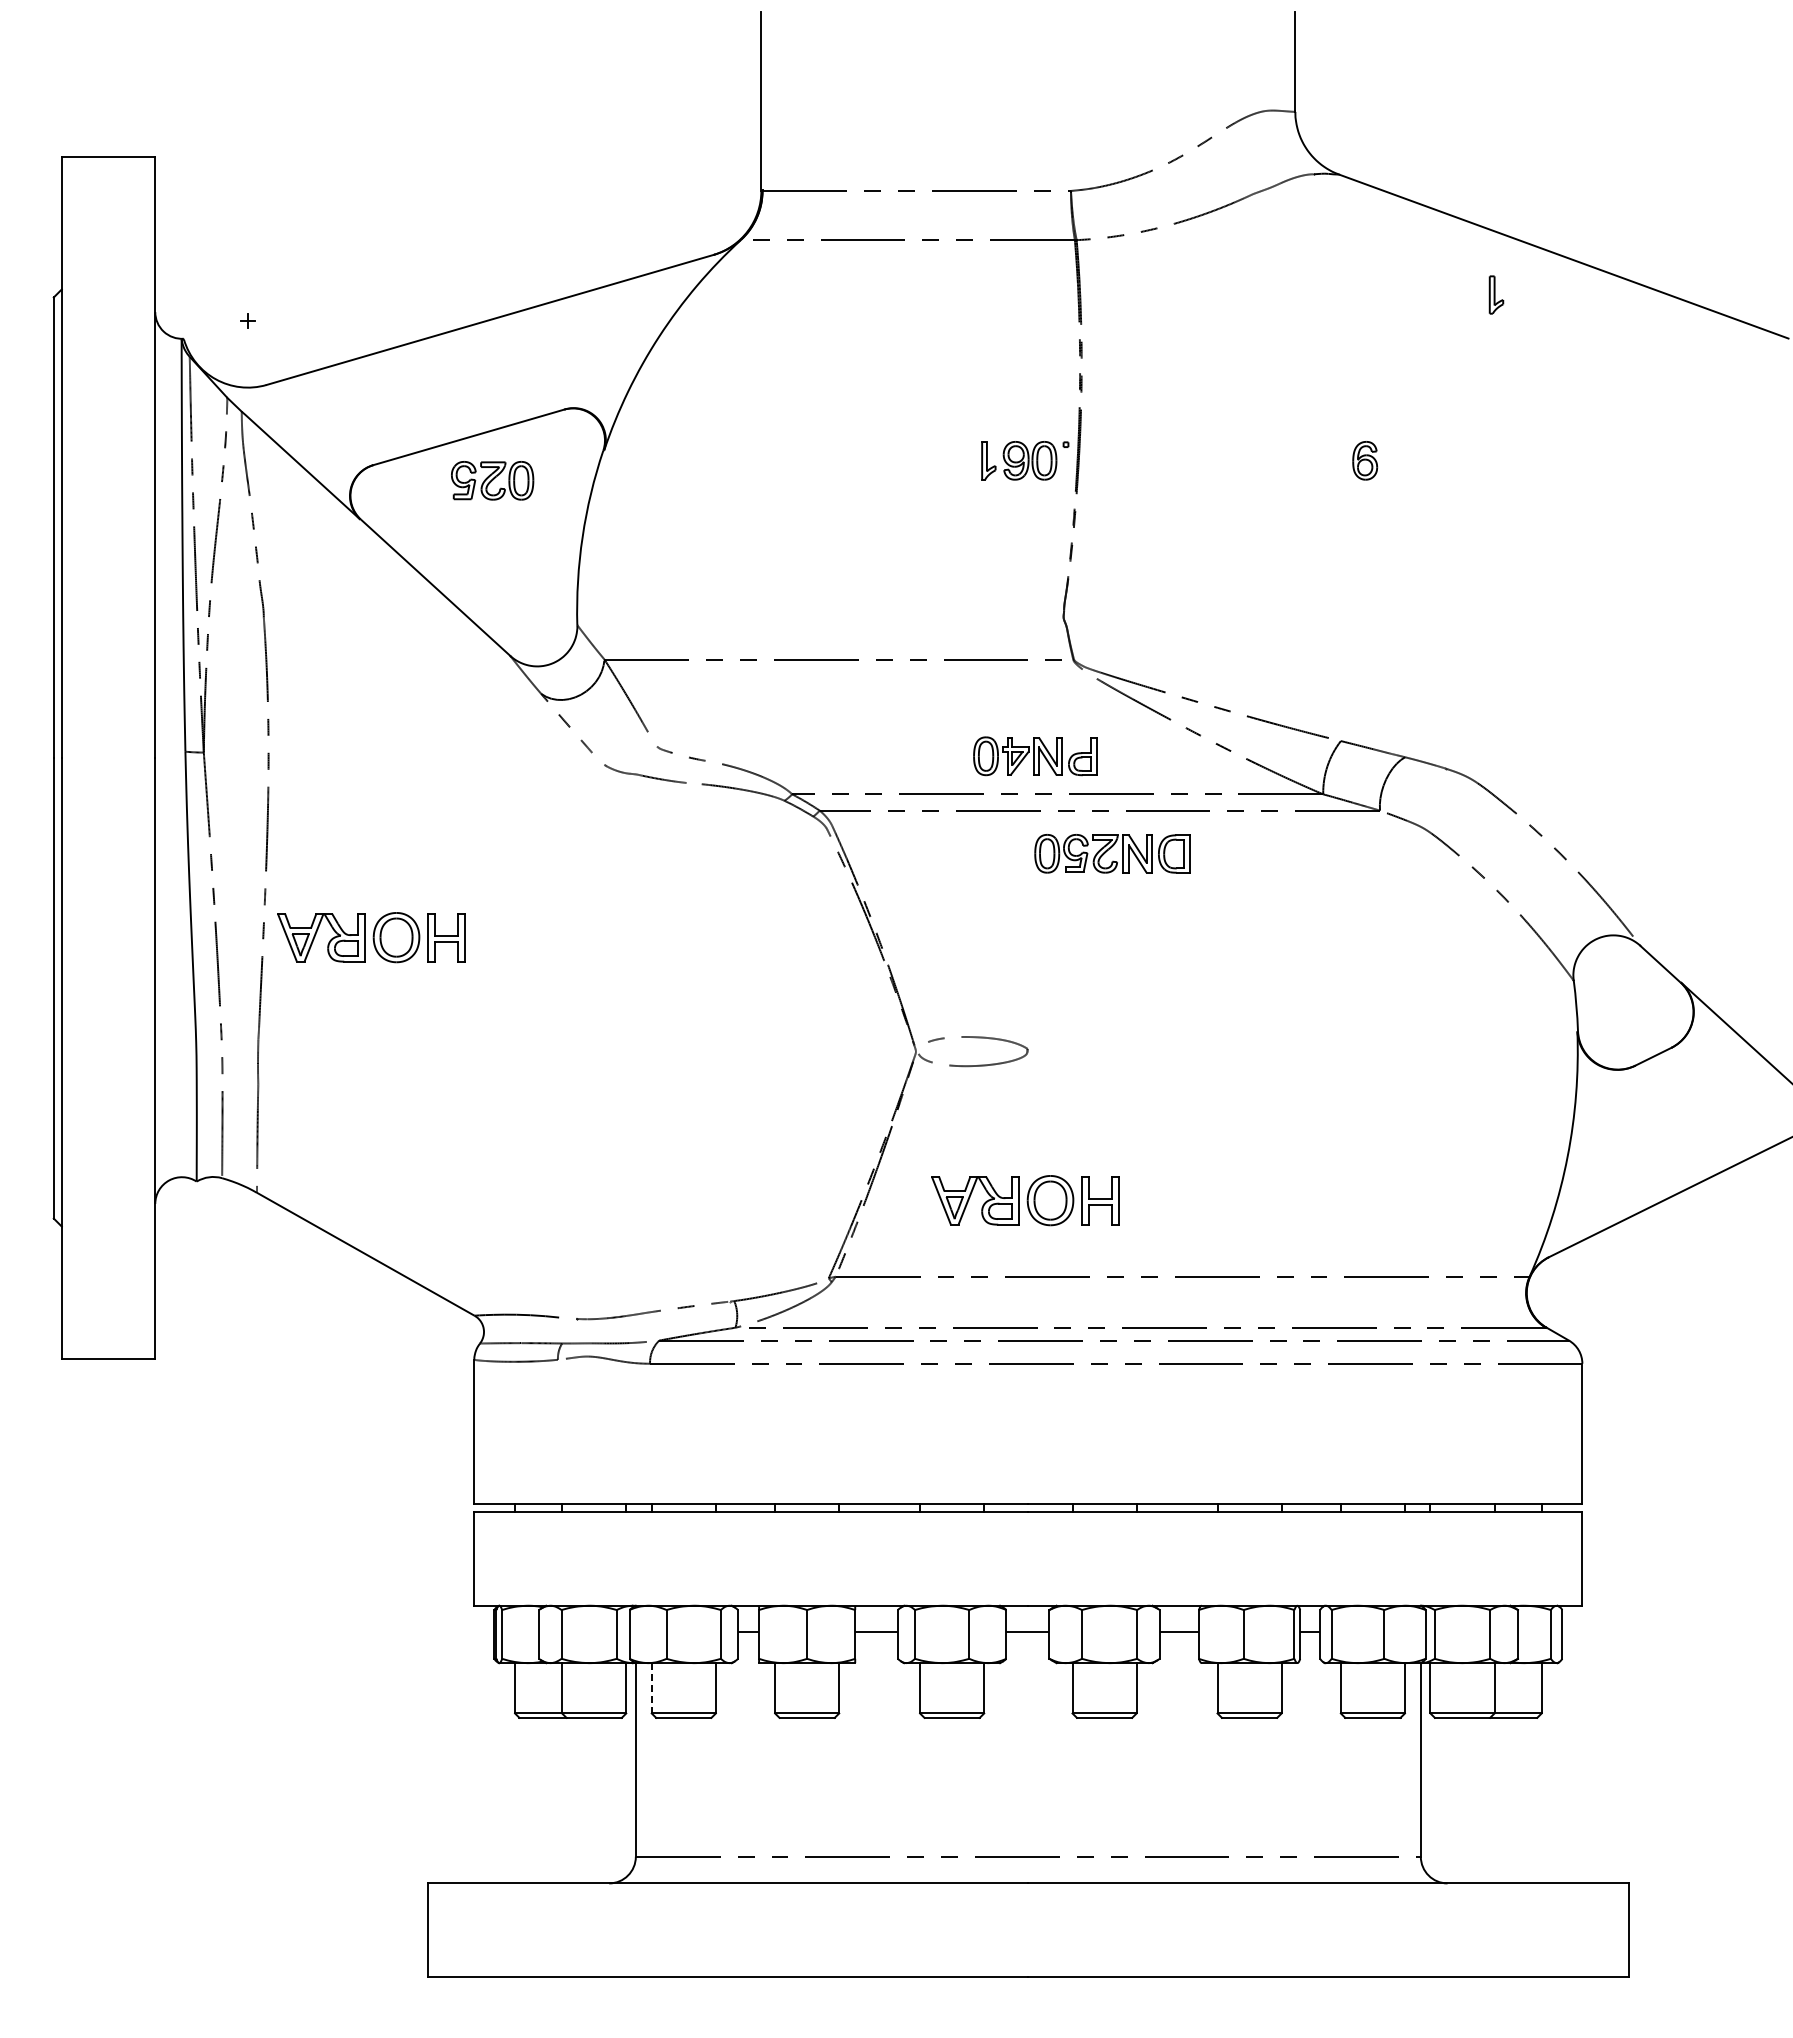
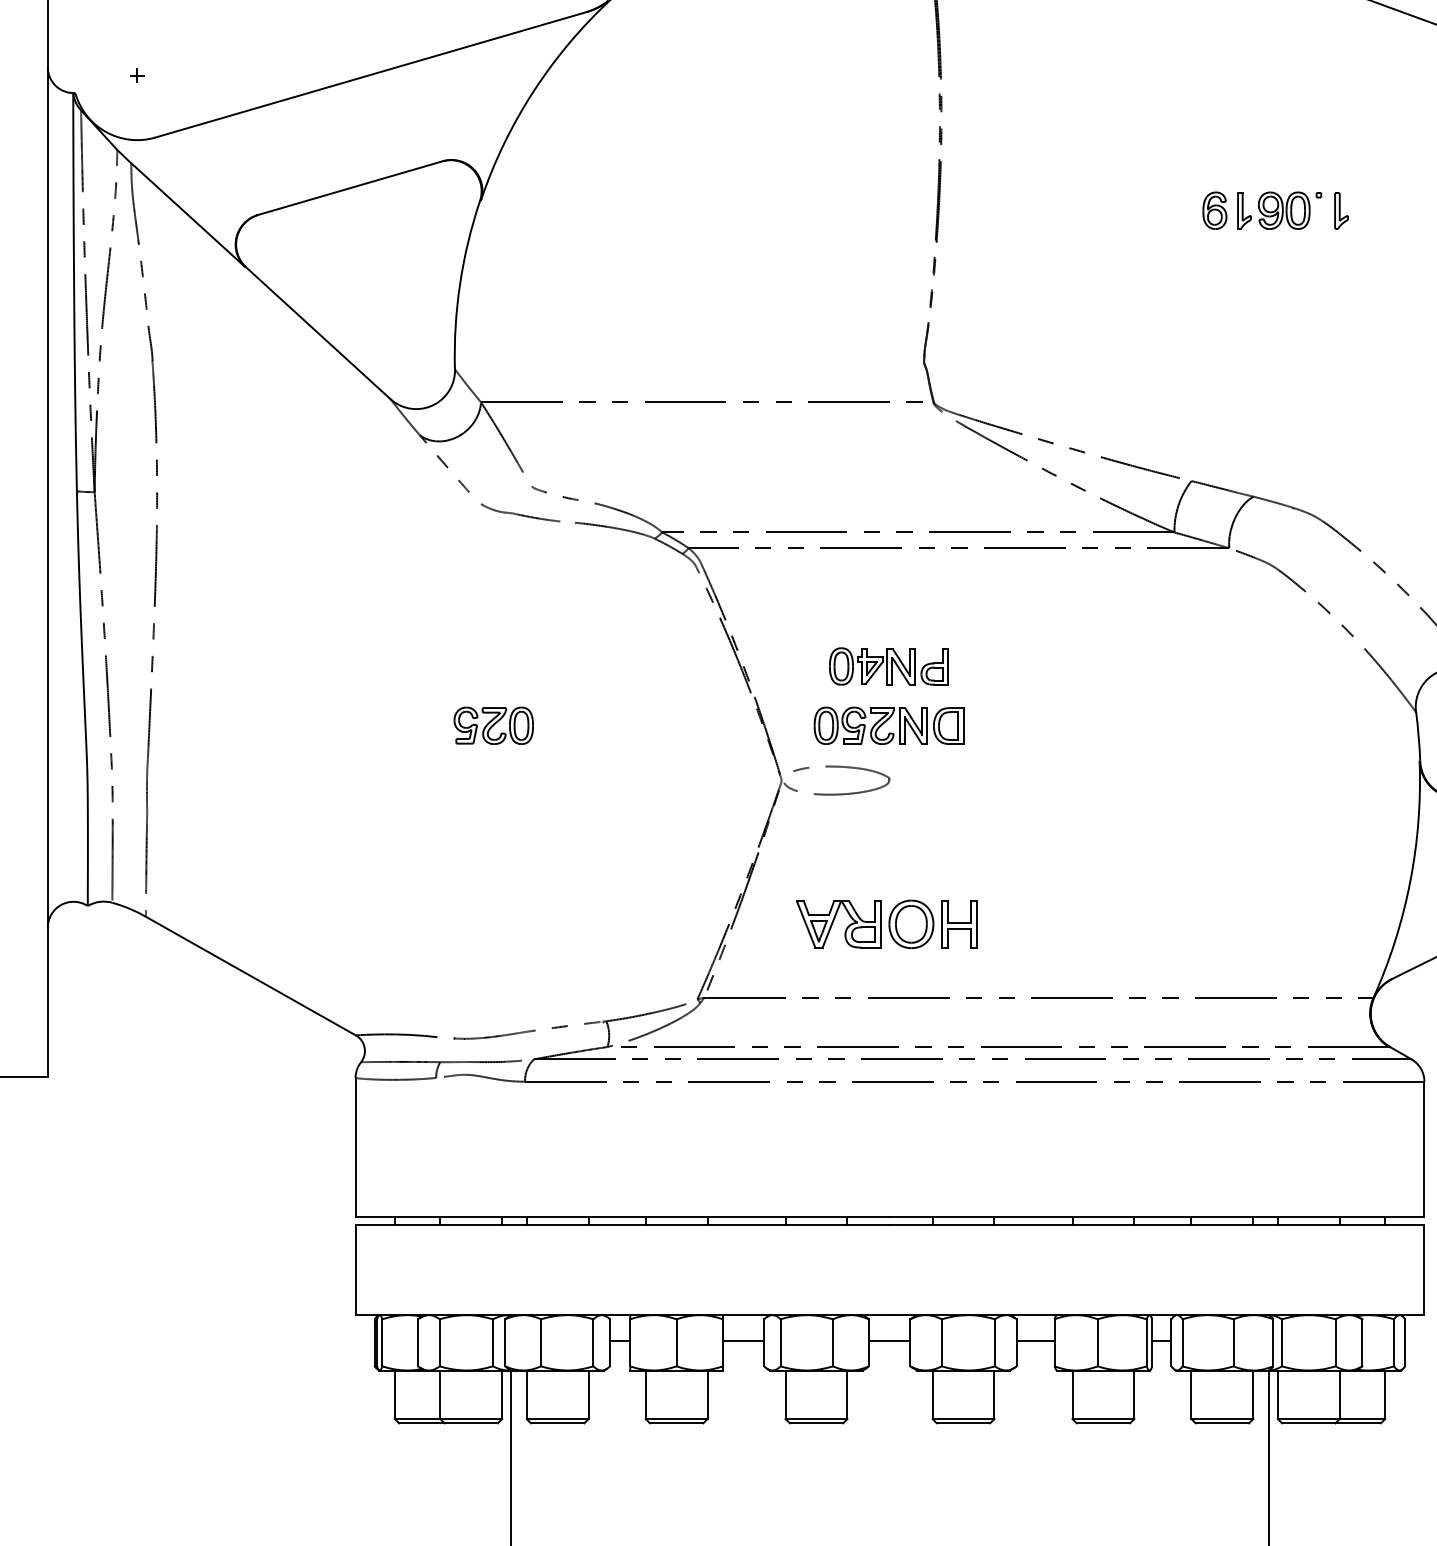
part: (1496, 294) -> (1341, 210), moved
part: (1025, 460) -> (1279, 210), moved
part: (492, 480) -> (493, 725), moved
part: (1035, 756) -> (889, 666), moved
part: (1112, 853) -> (889, 725), moved
part: (371, 937) -> (256, 670), removed
line: (651, 1688) -> (526, 1394), dashed -> solid

